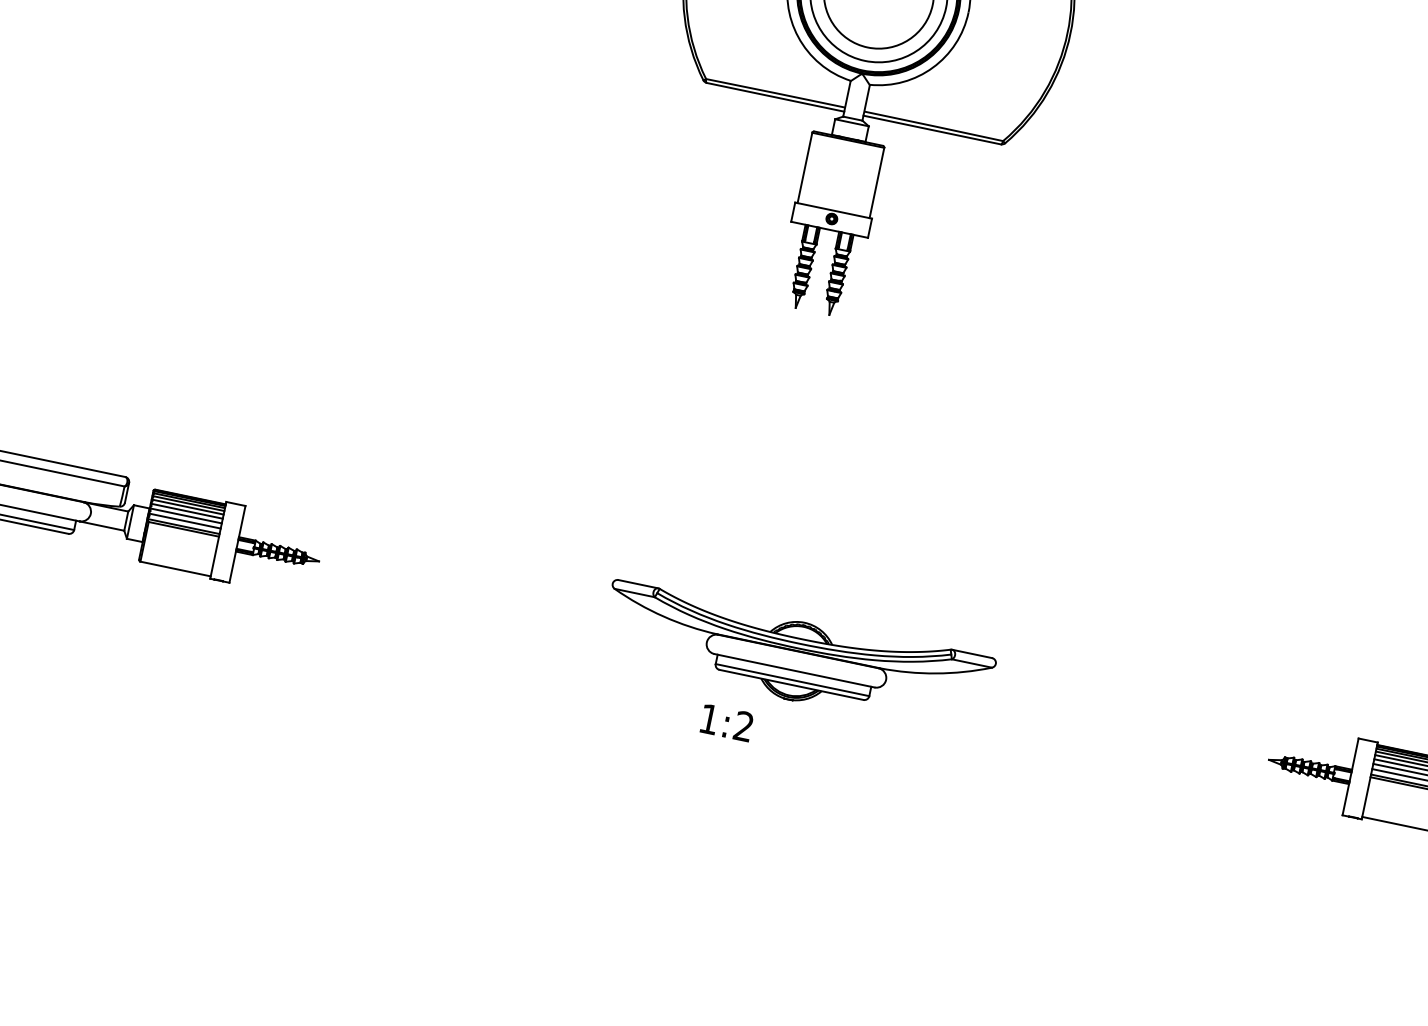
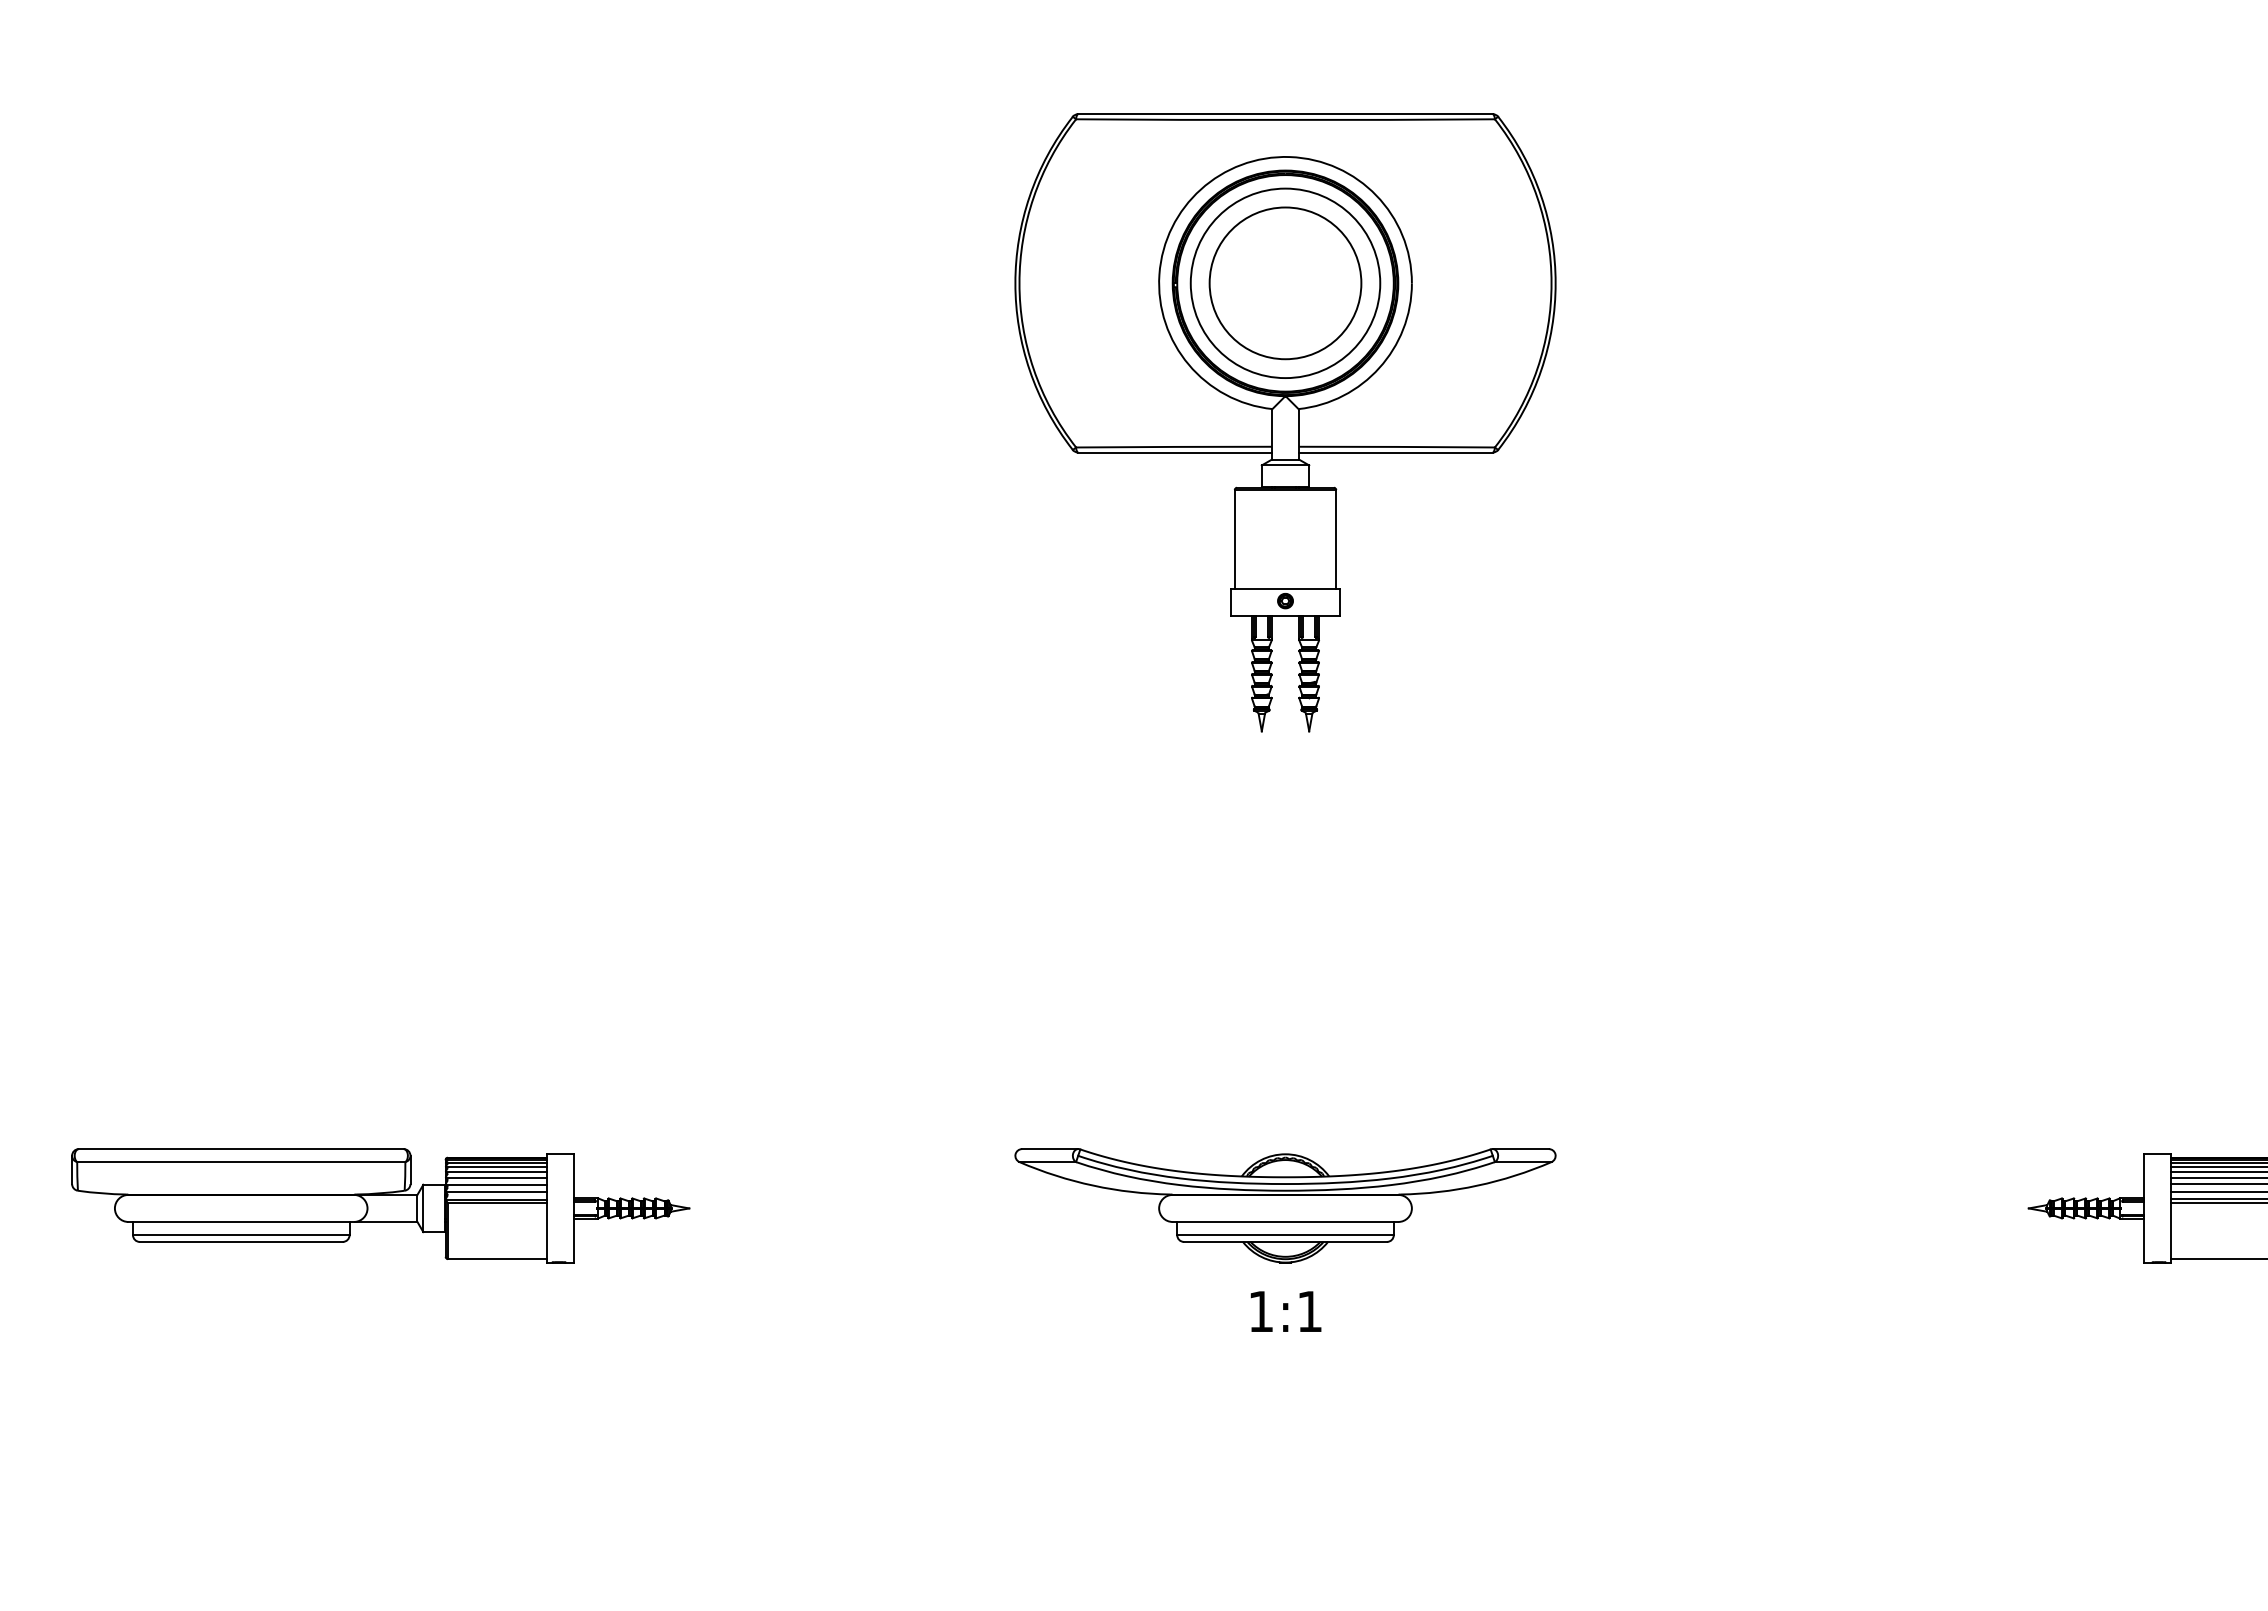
part: (796, 659) -> (1285, 1205), moved
text: (743, 725) -> (1309, 1310), 1:2 -> 1:1

